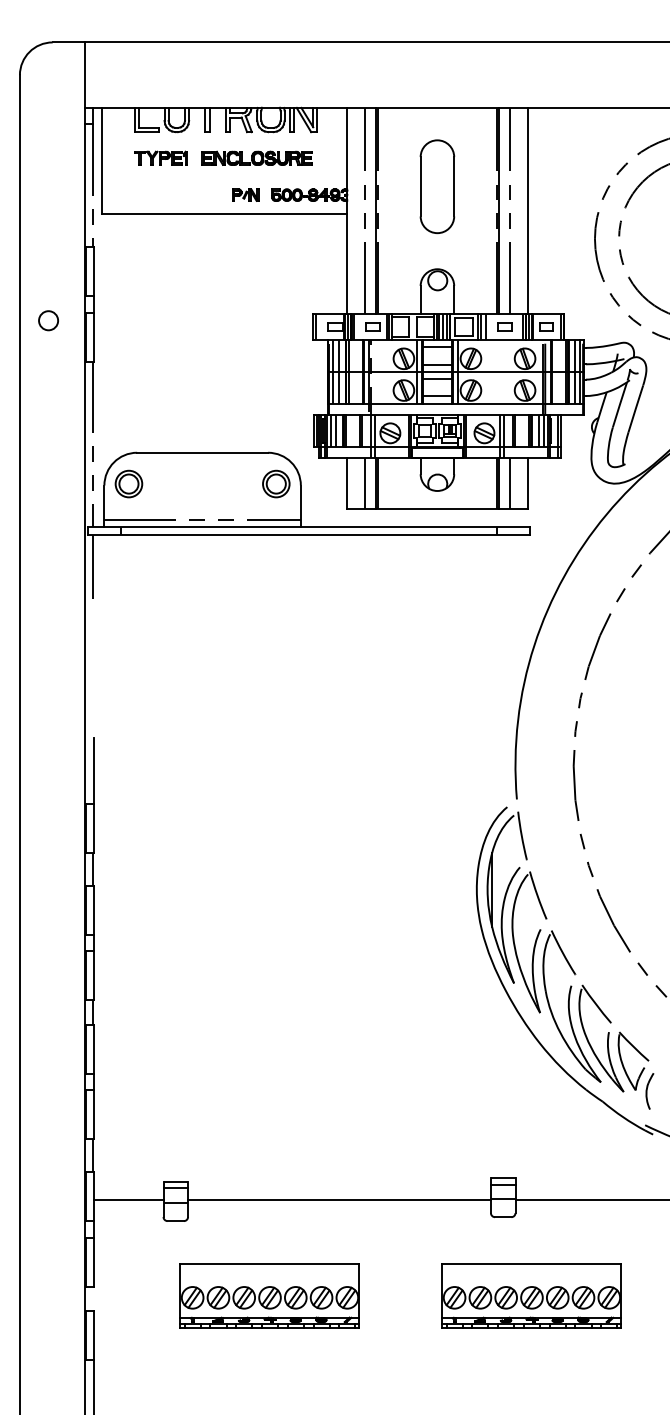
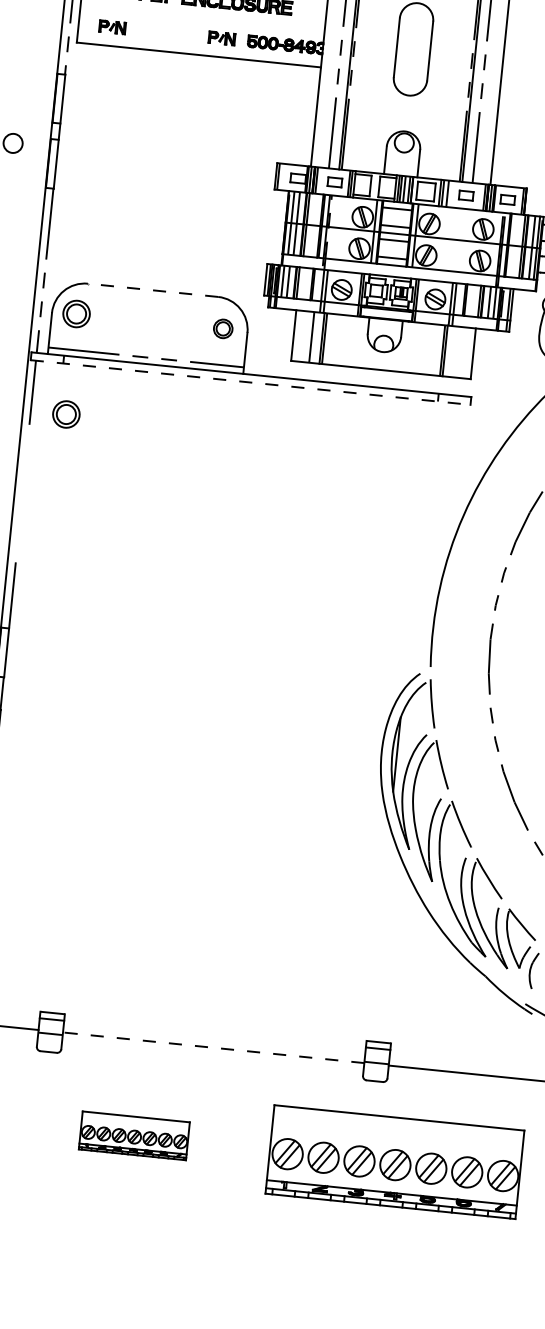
part: (135, 194) -> (112, 26), added
line: (202, 452) -> (152, 290), solid -> dashed
part: (276, 483) -> (223, 328), size x0.7
line: (509, 483) -> (455, 351), removed
line: (309, 534) -> (251, 382), solid -> dashed
part: (128, 584) -> (65, 413), added
line: (339, 1200) -> (213, 1048), solid -> dashed
part: (269, 1295) -> (134, 1135), size x0.6
part: (531, 1295) -> (395, 1161), size x1.4

